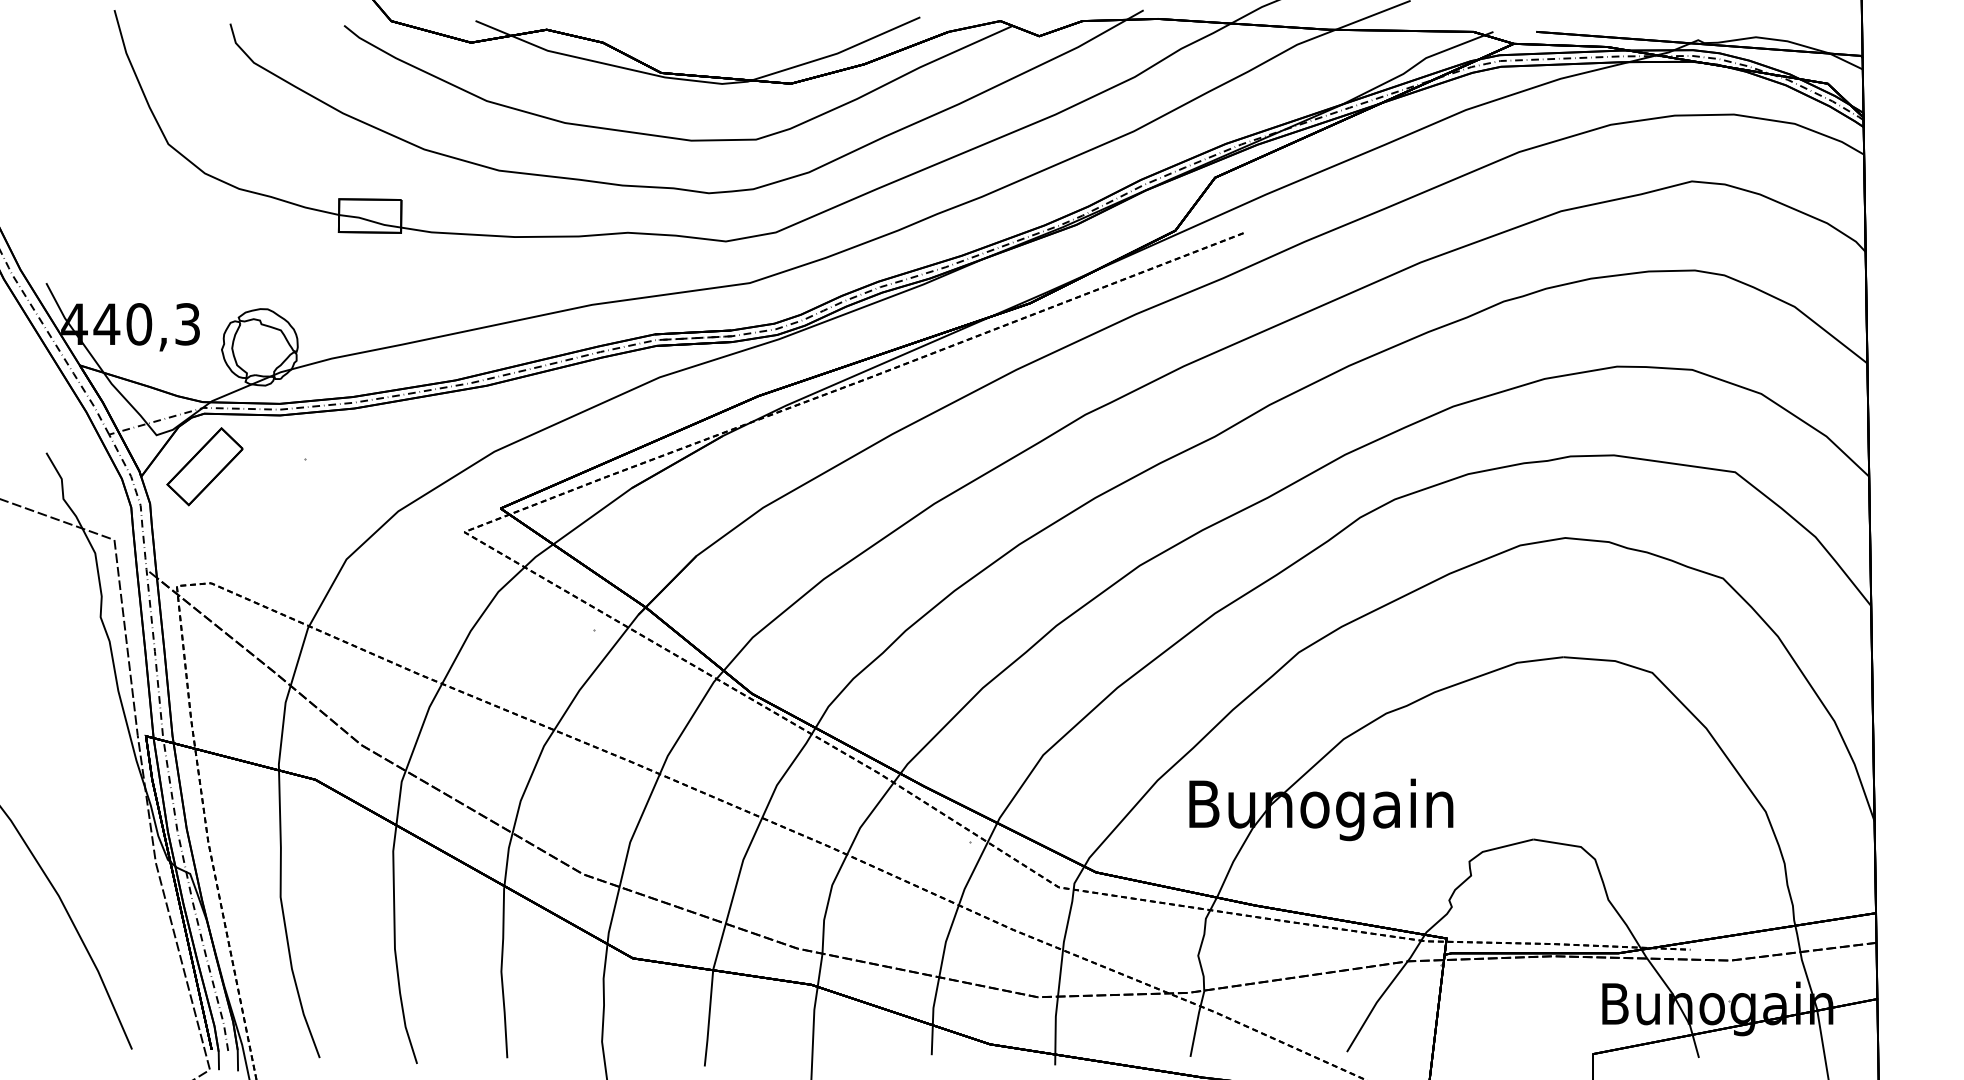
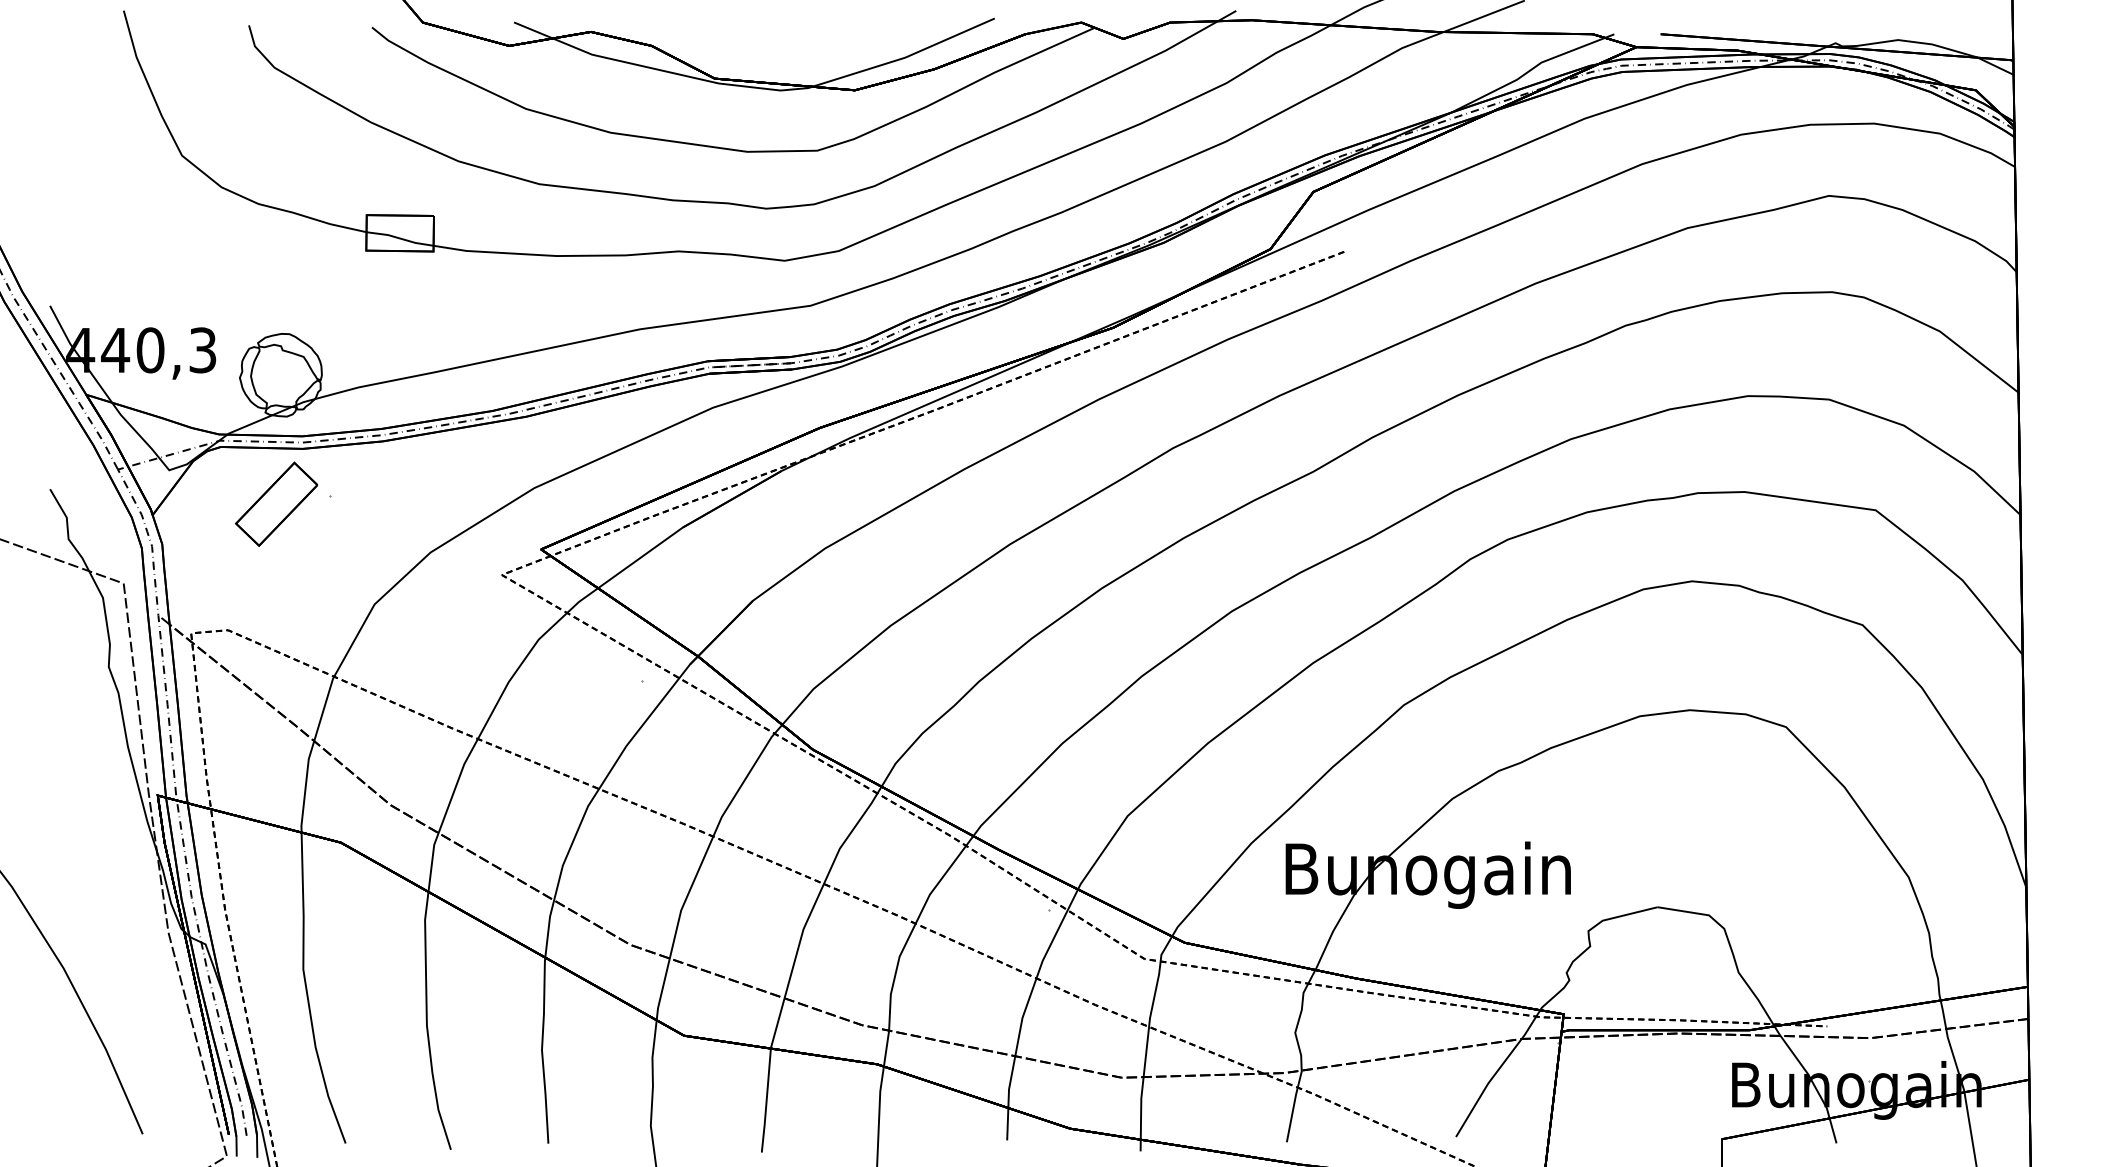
part: (203, 465) -> (275, 503), moved

